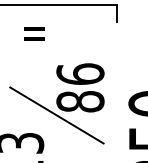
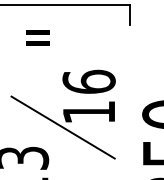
text: (80, 101) -> (89, 112), 86 -> 16

